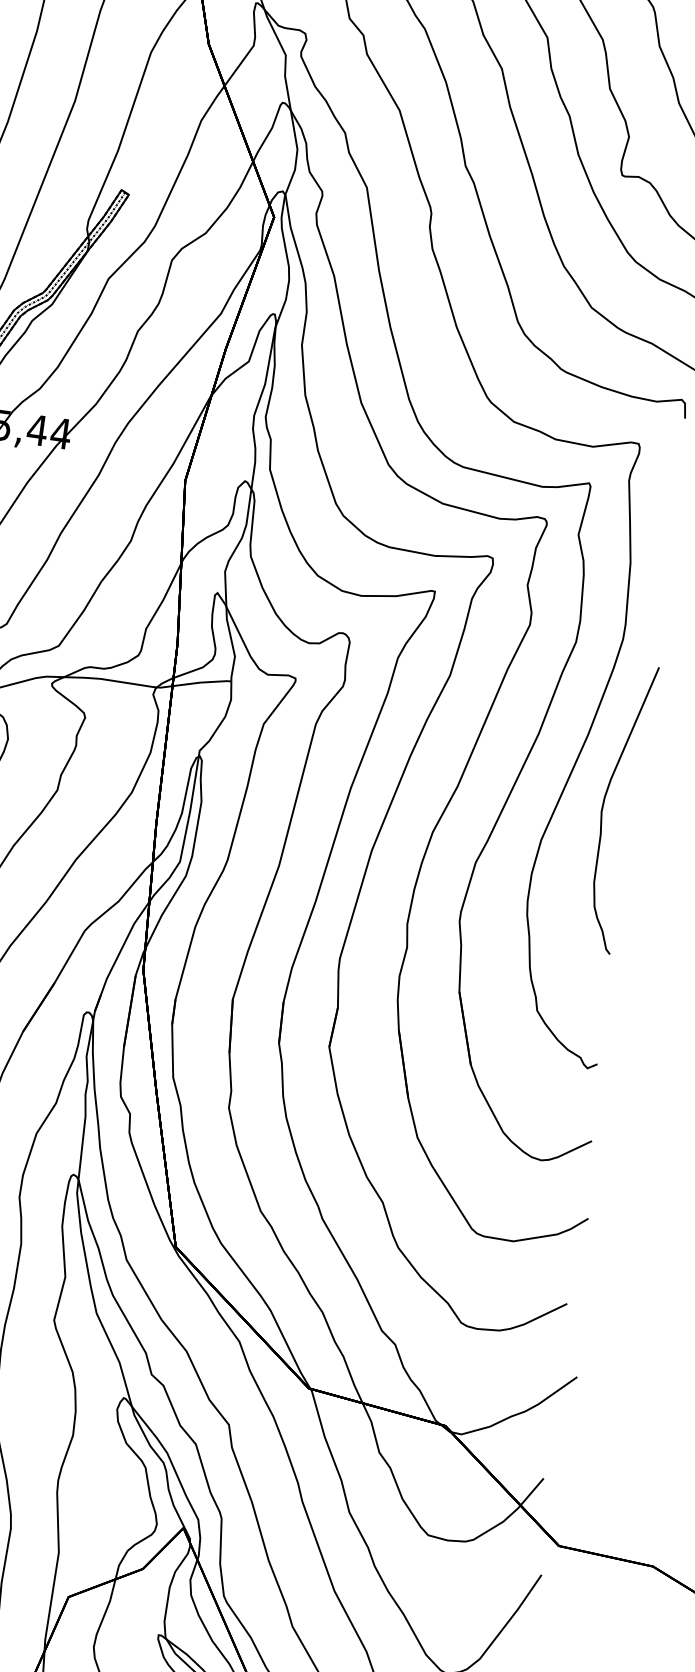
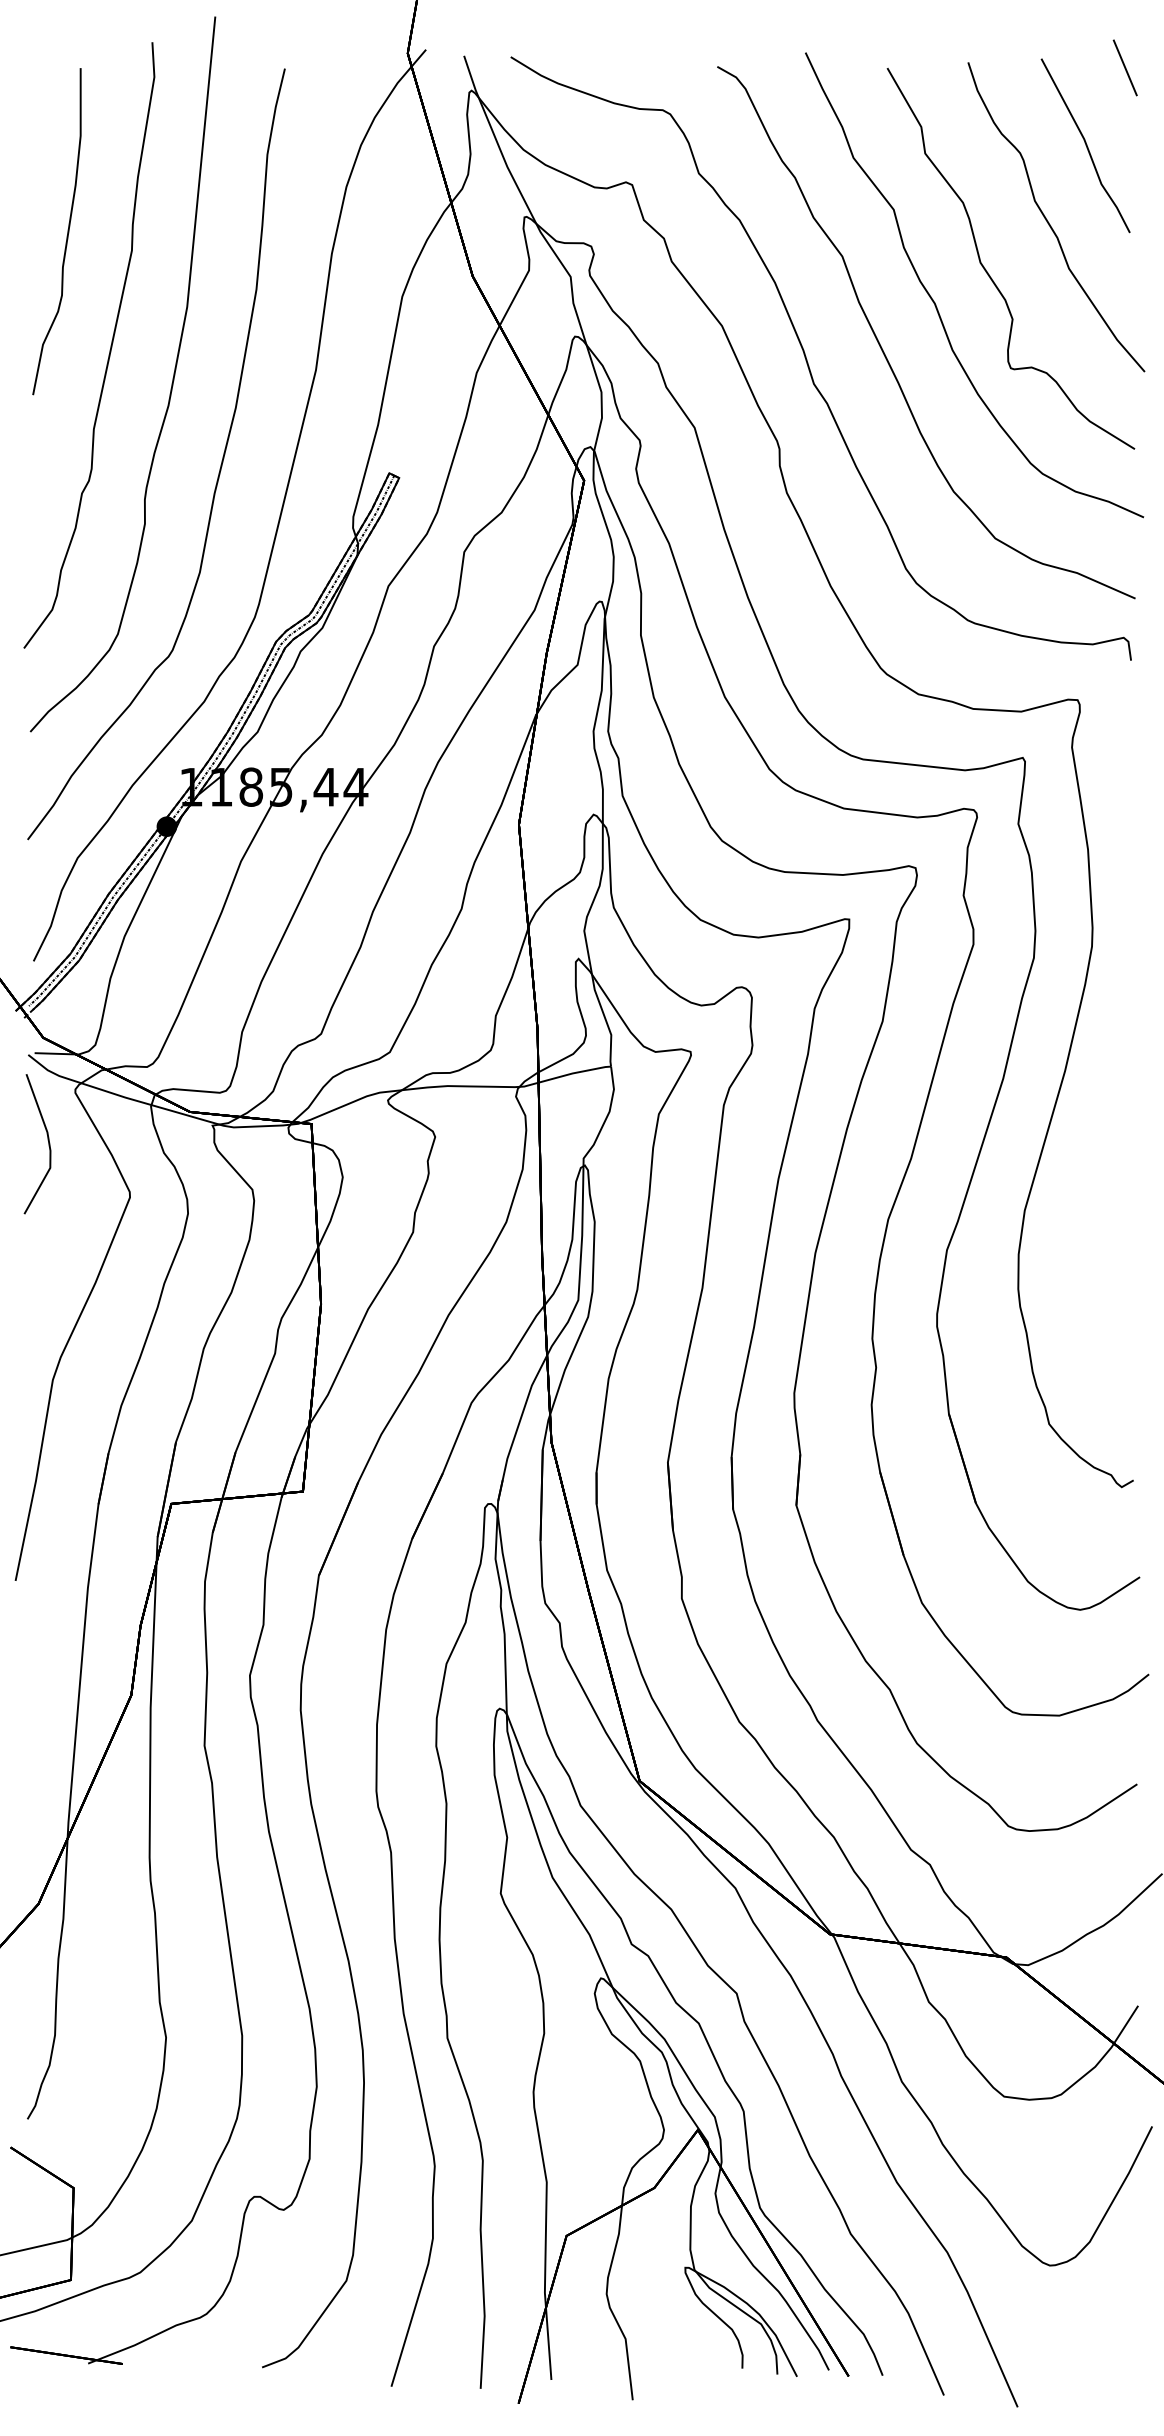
curve: (603, 806) -> (1096, 1158), removed

